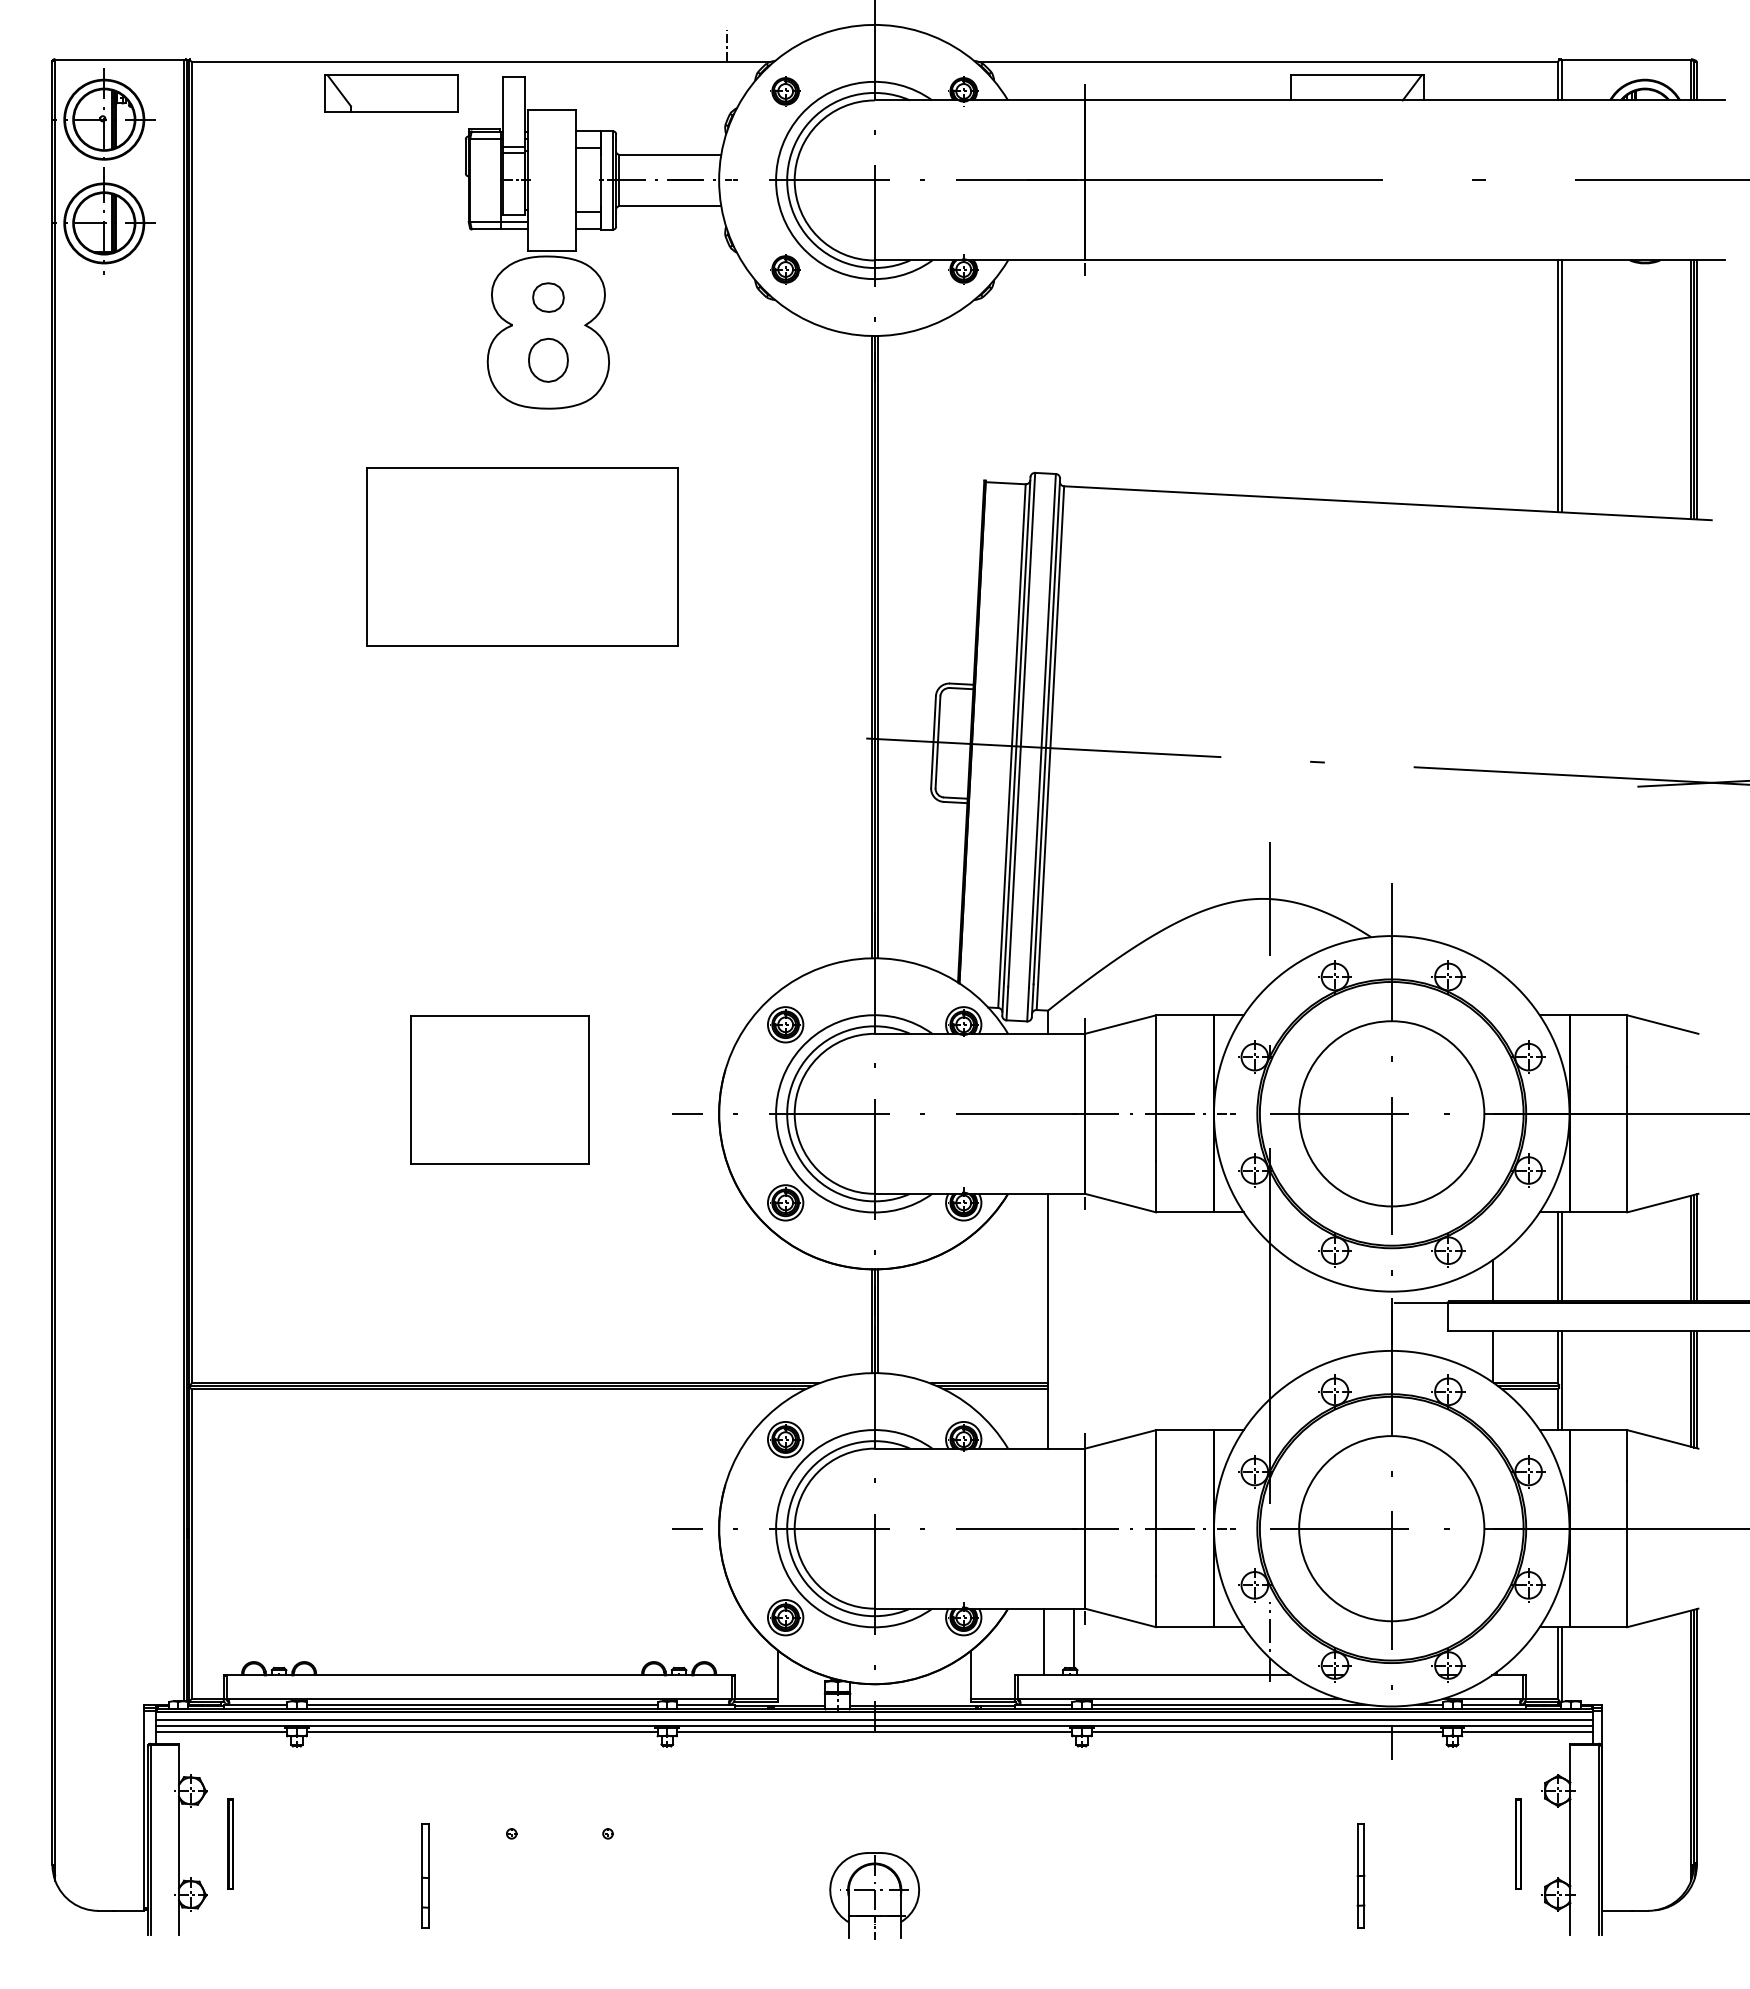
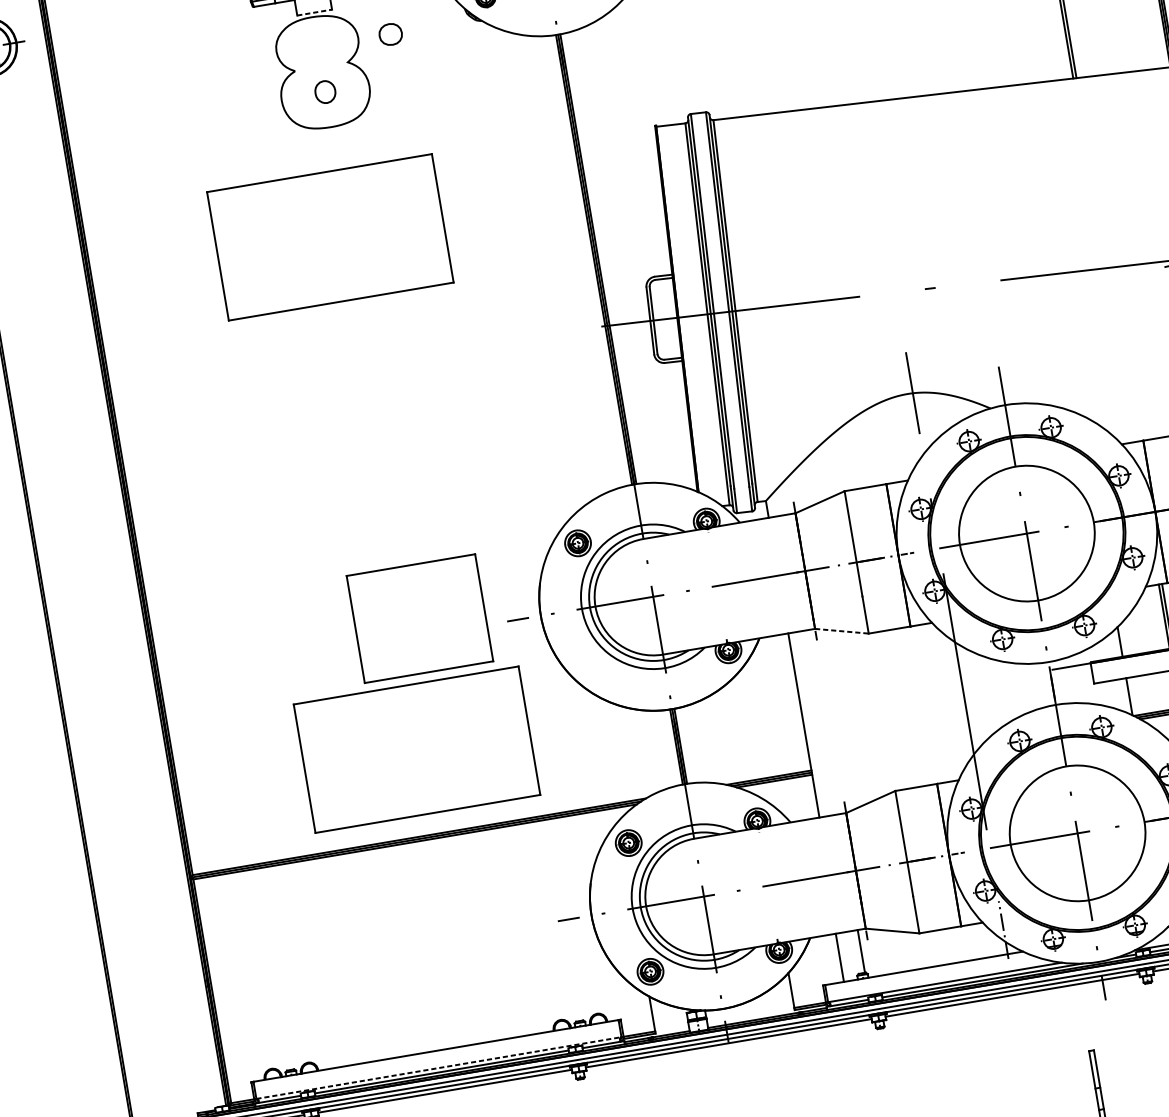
line: (552, 250) -> (314, 12), solid -> dashed
part: (548, 297) -> (390, 34), moved
part: (548, 359) -> (325, 91), size x0.7
part: (499, 1089) -> (419, 618), moved
part: (785, 1202) -> (599, 671), removed
line: (1120, 1203) -> (841, 631), solid -> dashed
part: (522, 1265) -> (417, 749), added
line: (479, 1699) -> (439, 1068), solid -> dashed

